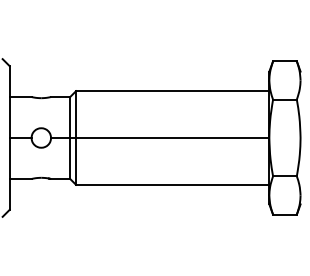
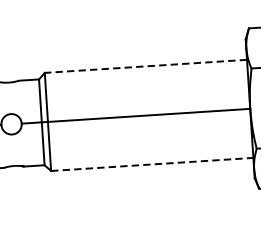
line: (172, 91) -> (145, 66), solid -> dashed
line: (172, 184) -> (152, 164), solid -> dashed

